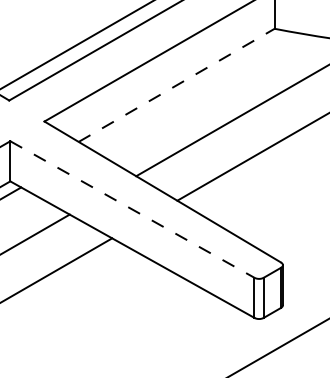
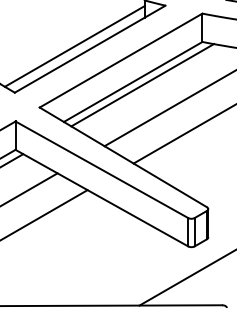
line: (177, 84) -> (133, 81), dashed -> solid
line: (189, 88) -> (142, 84), added
line: (131, 209) -> (101, 169), dashed -> solid

